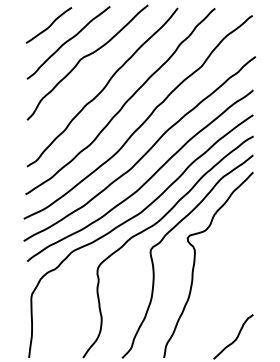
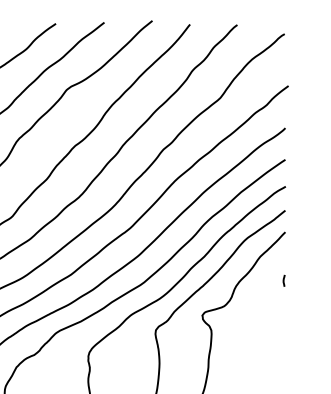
curve: (252, 210) -> (284, 280), added

